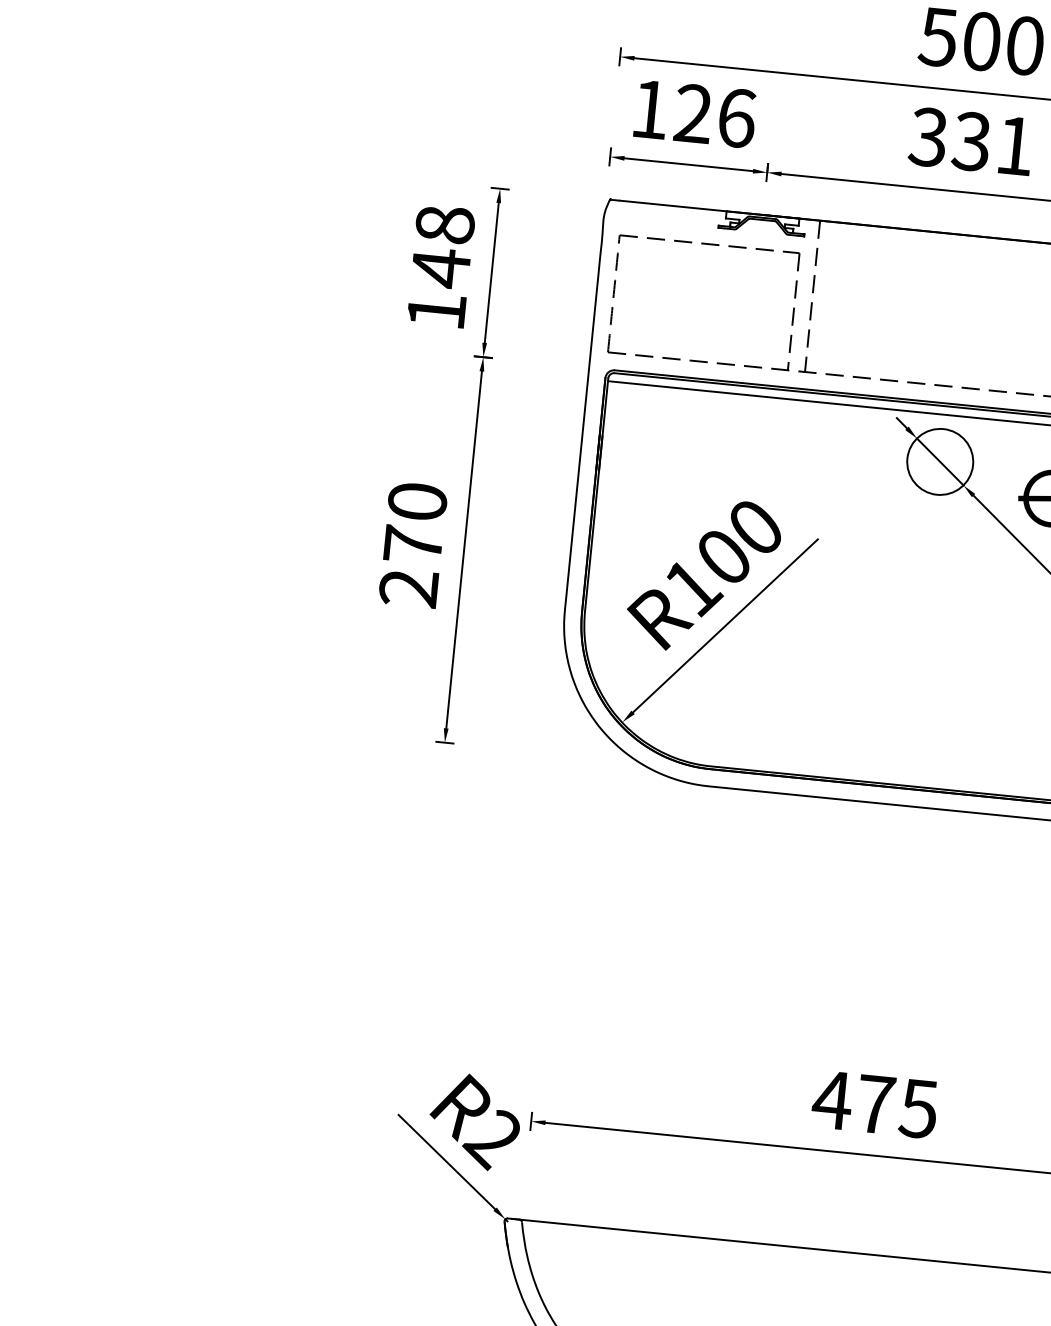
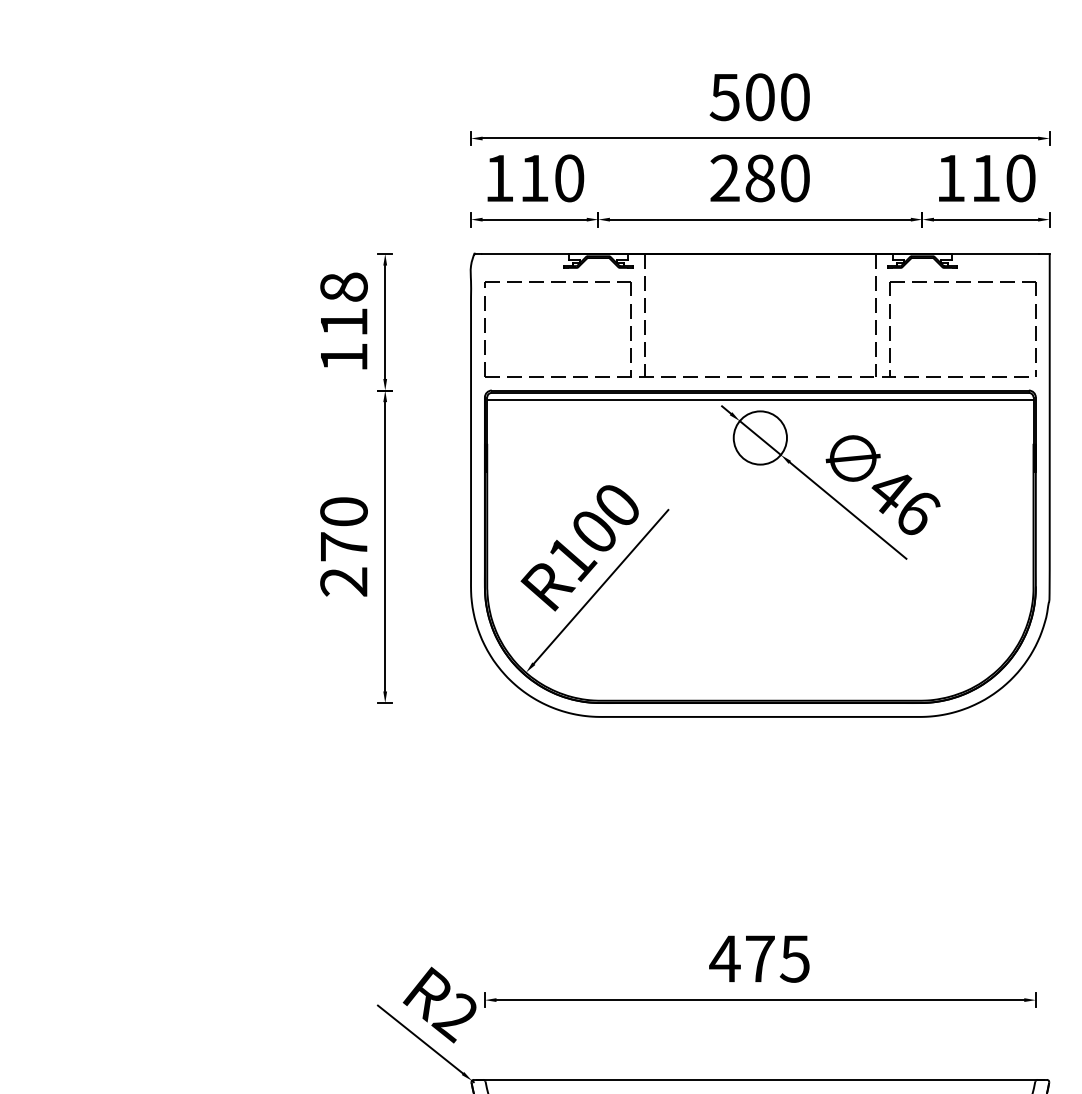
text: (715, 116) -> (552, 178), 126 -> 110
text: (971, 141) -> (759, 178), 331 -> 280
text: (441, 268) -> (344, 322), 148 -> 118

